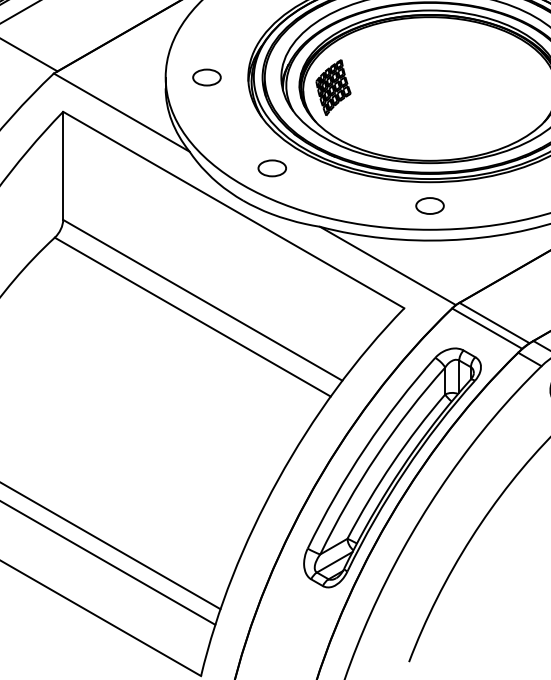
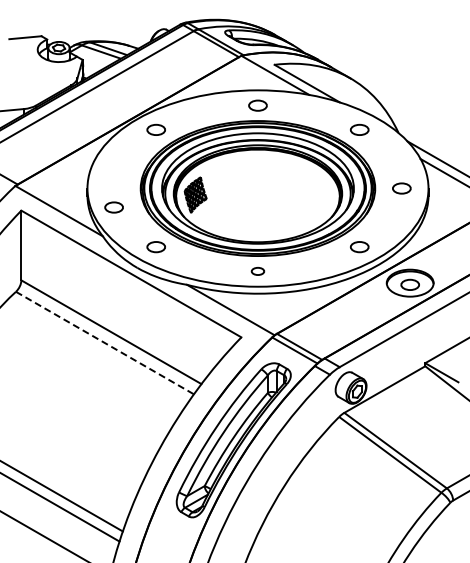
part: (206, 77) -> (113, 207), moved
part: (429, 206) -> (257, 271), size x0.7
line: (192, 317) -> (104, 343), solid -> dashed

